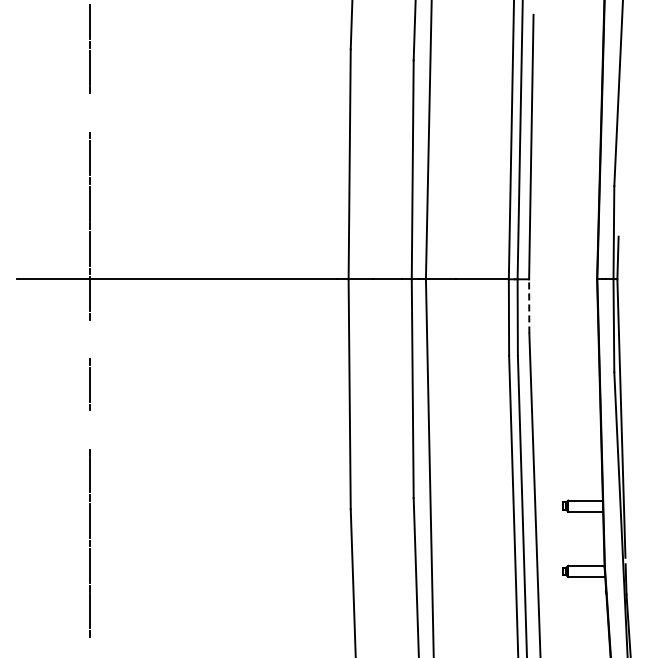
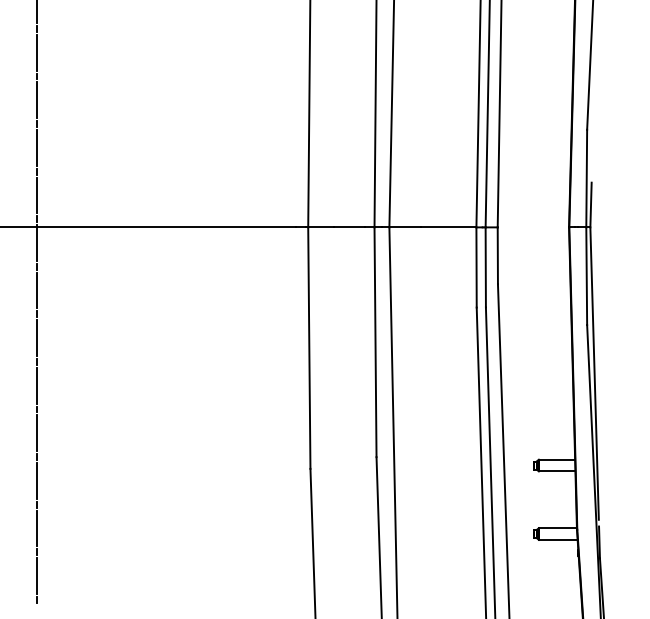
line: (90, 112) -> (37, 52), added
line: (529, 305) -> (498, 254), dashed -> solid
line: (90, 339) -> (37, 290), added
line: (90, 430) -> (37, 386), added

